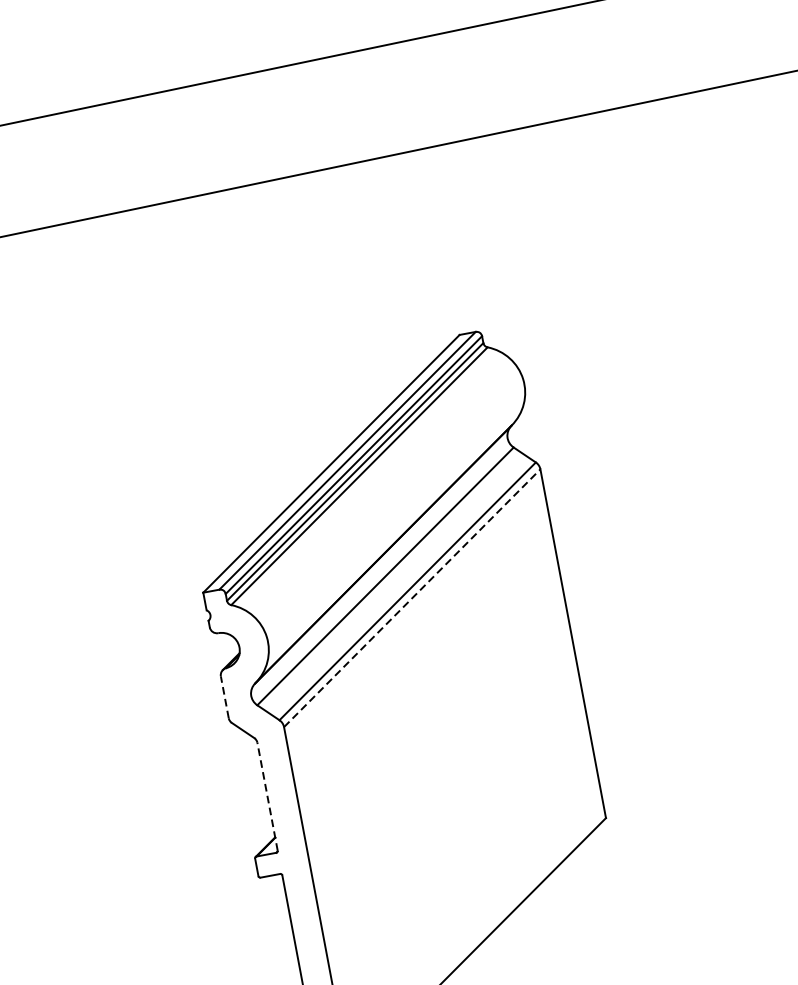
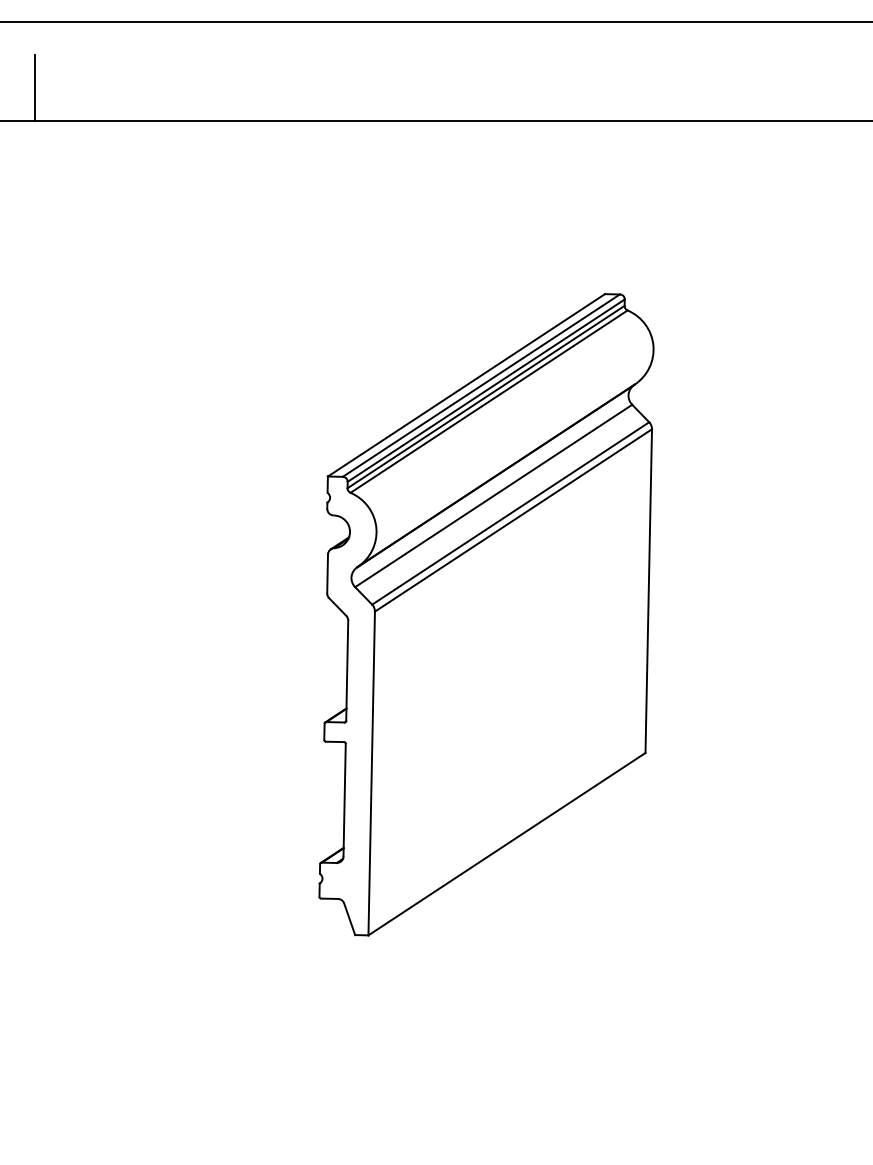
line: (412, 598) -> (513, 520), dashed -> solid
line: (224, 696) -> (327, 573), dashed -> solid
line: (267, 796) -> (347, 670), dashed -> solid

